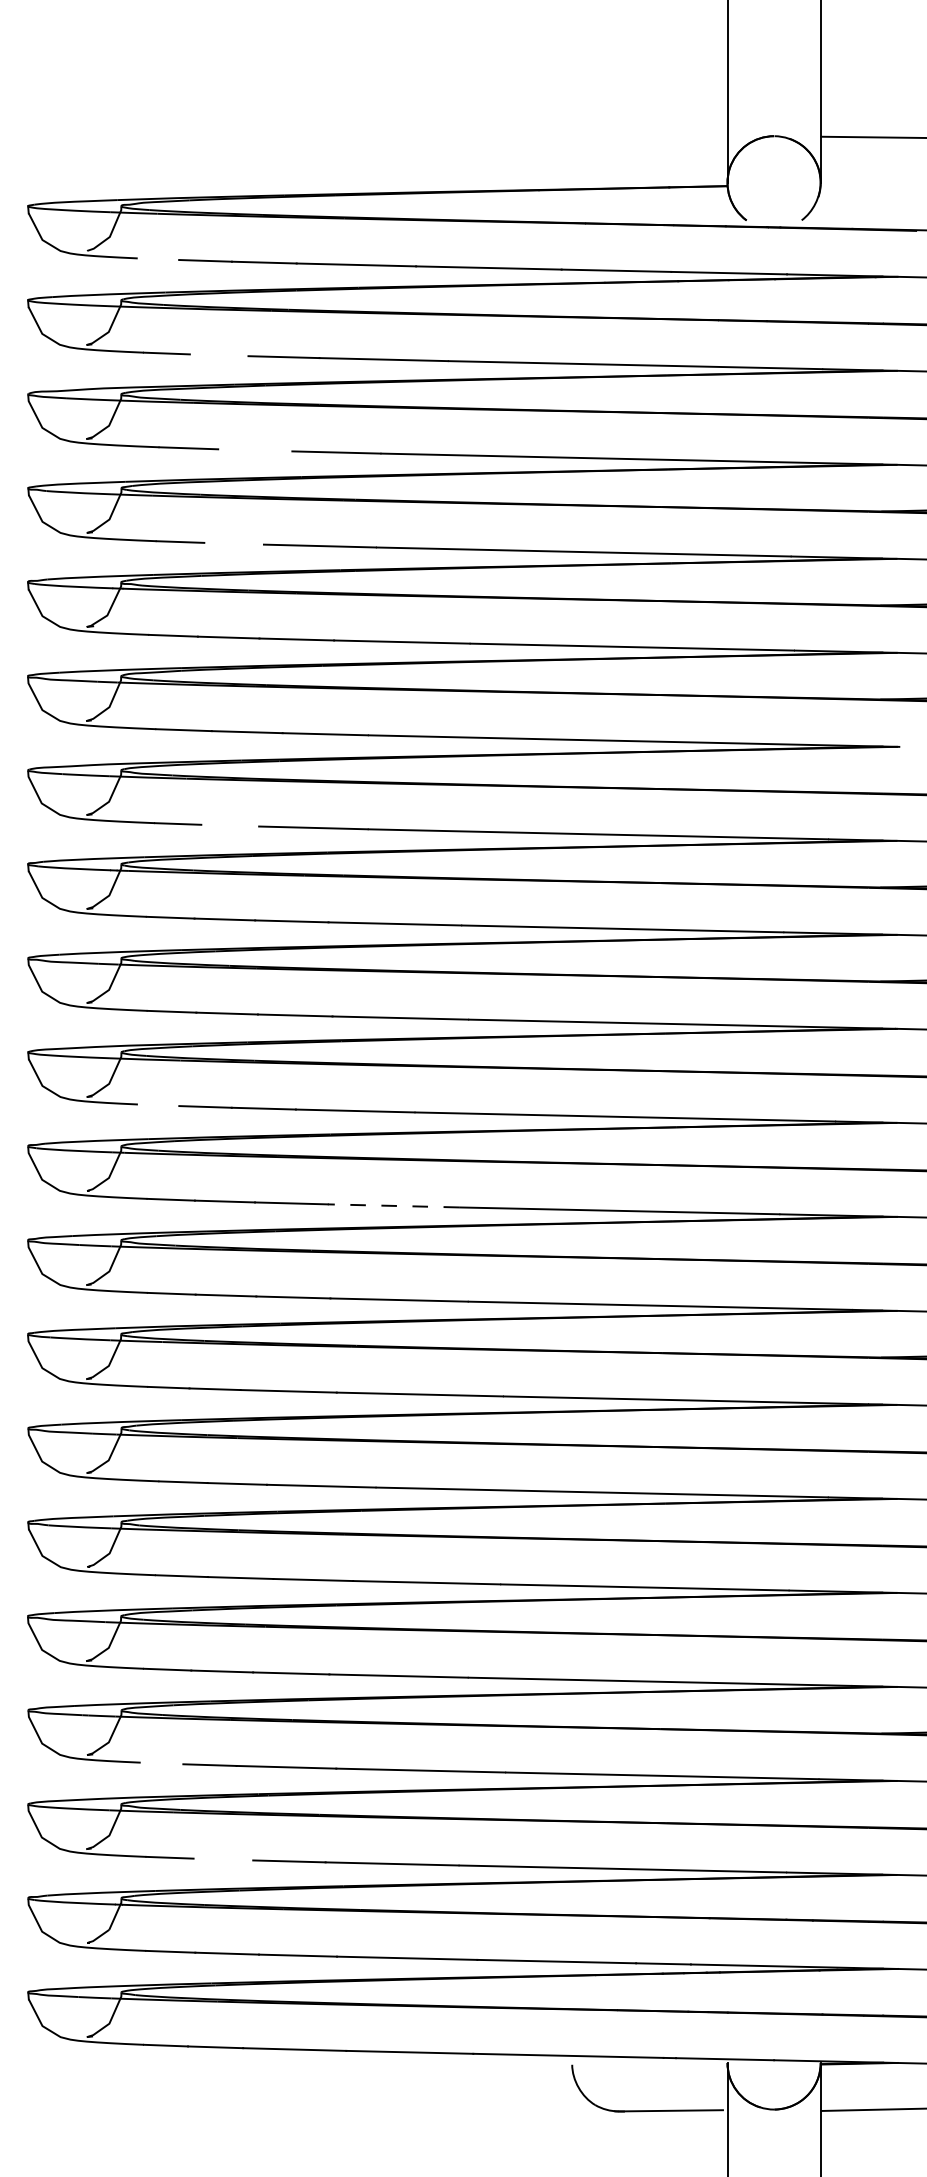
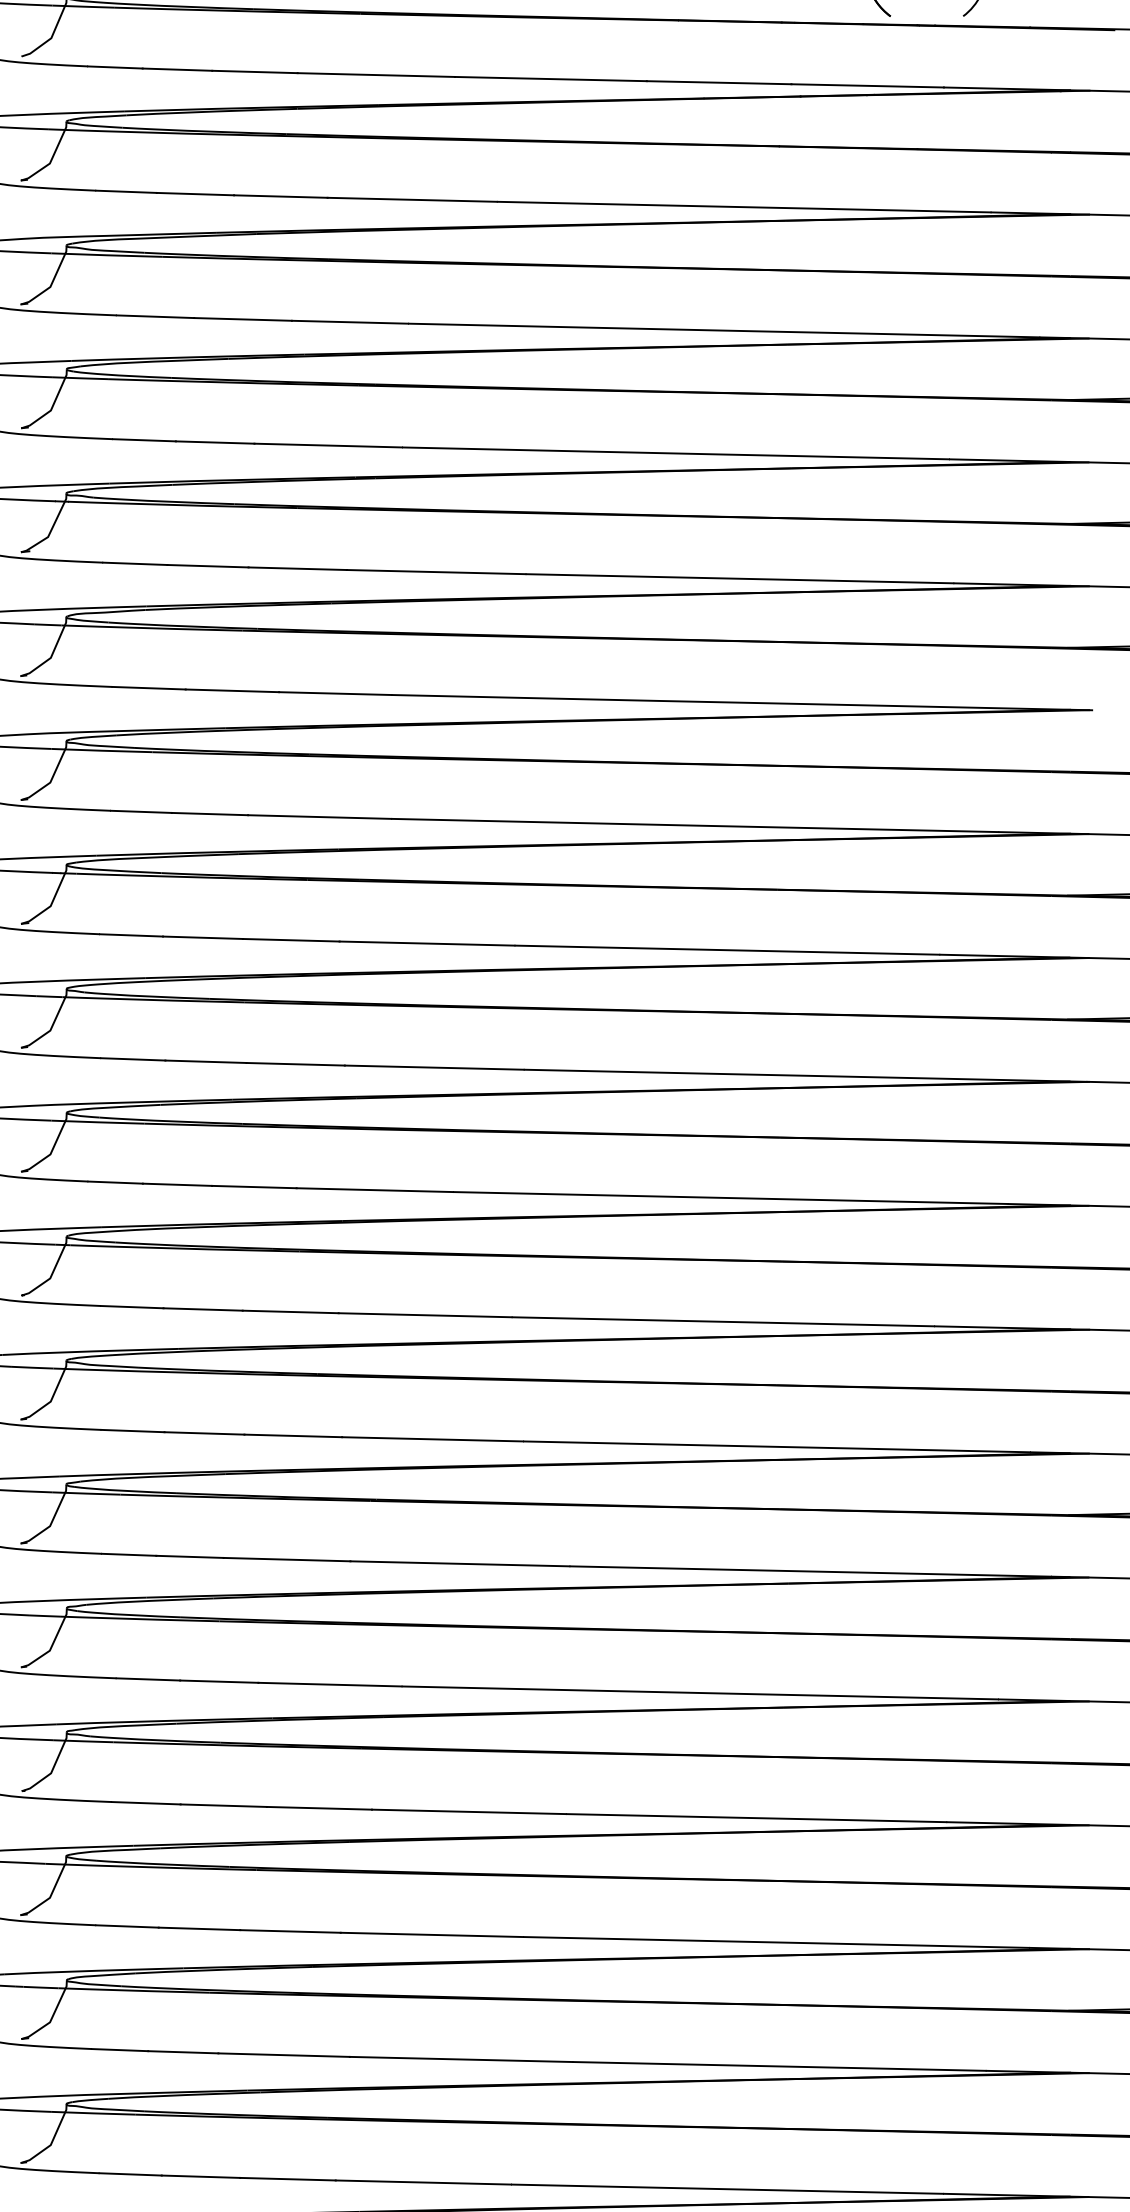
line: (158, 259) -> (115, 67), added
line: (218, 355) -> (194, 194), added
line: (255, 450) -> (243, 319), added
line: (233, 543) -> (214, 442), added
line: (230, 825) -> (210, 813), added
line: (158, 1105) -> (115, 1182), added
line: (393, 1205) -> (425, 1314), dashed -> solid
line: (161, 1763) -> (119, 2050), added
line: (223, 1859) -> (201, 2176), added

